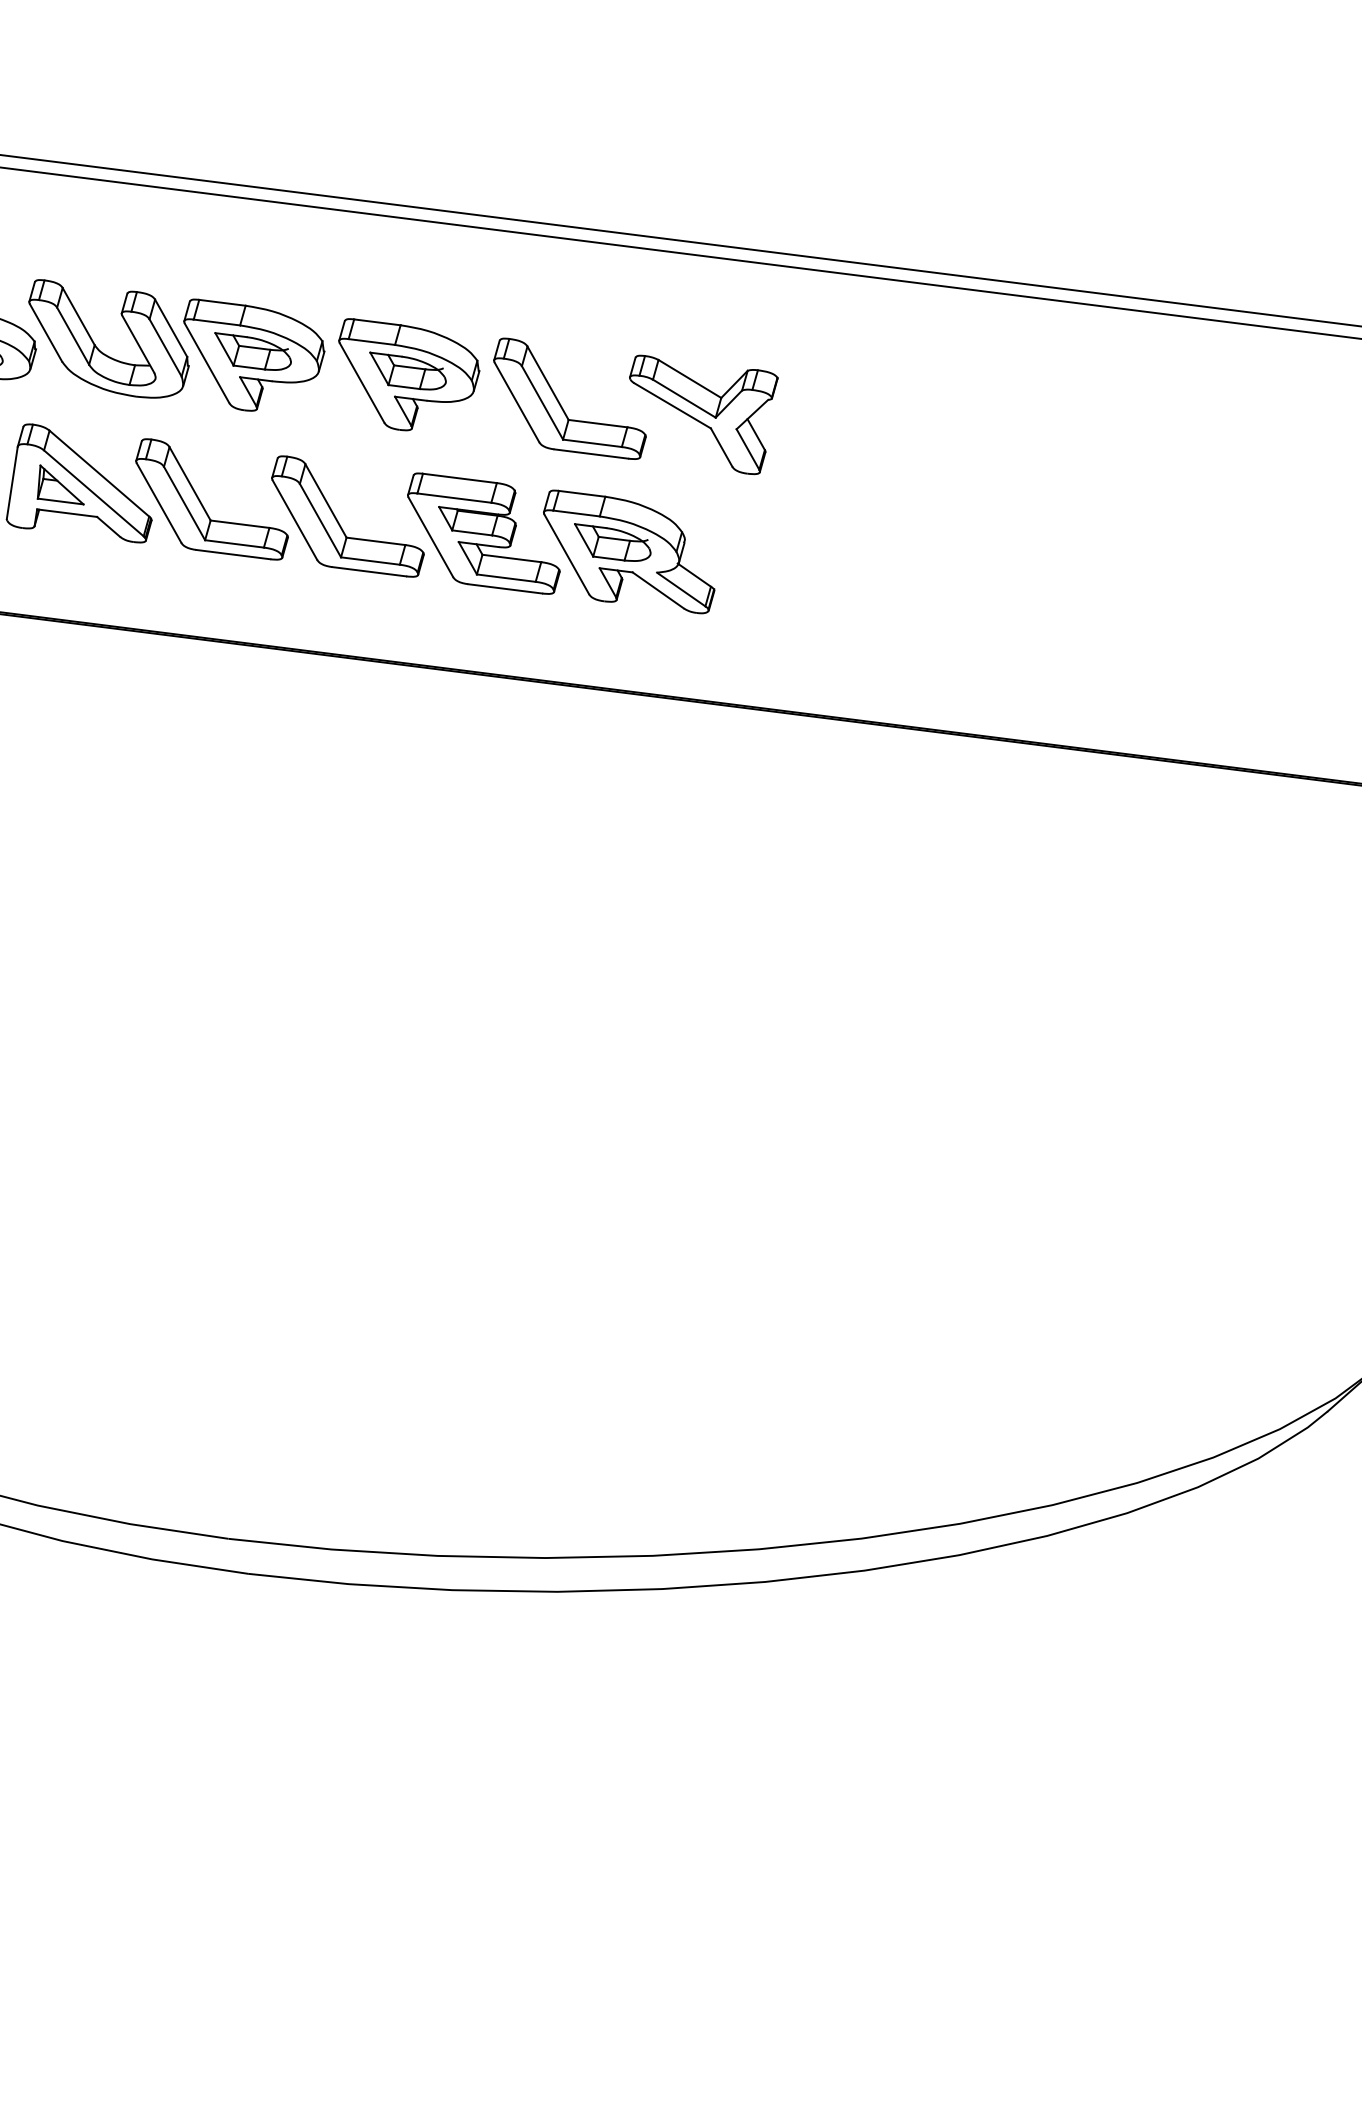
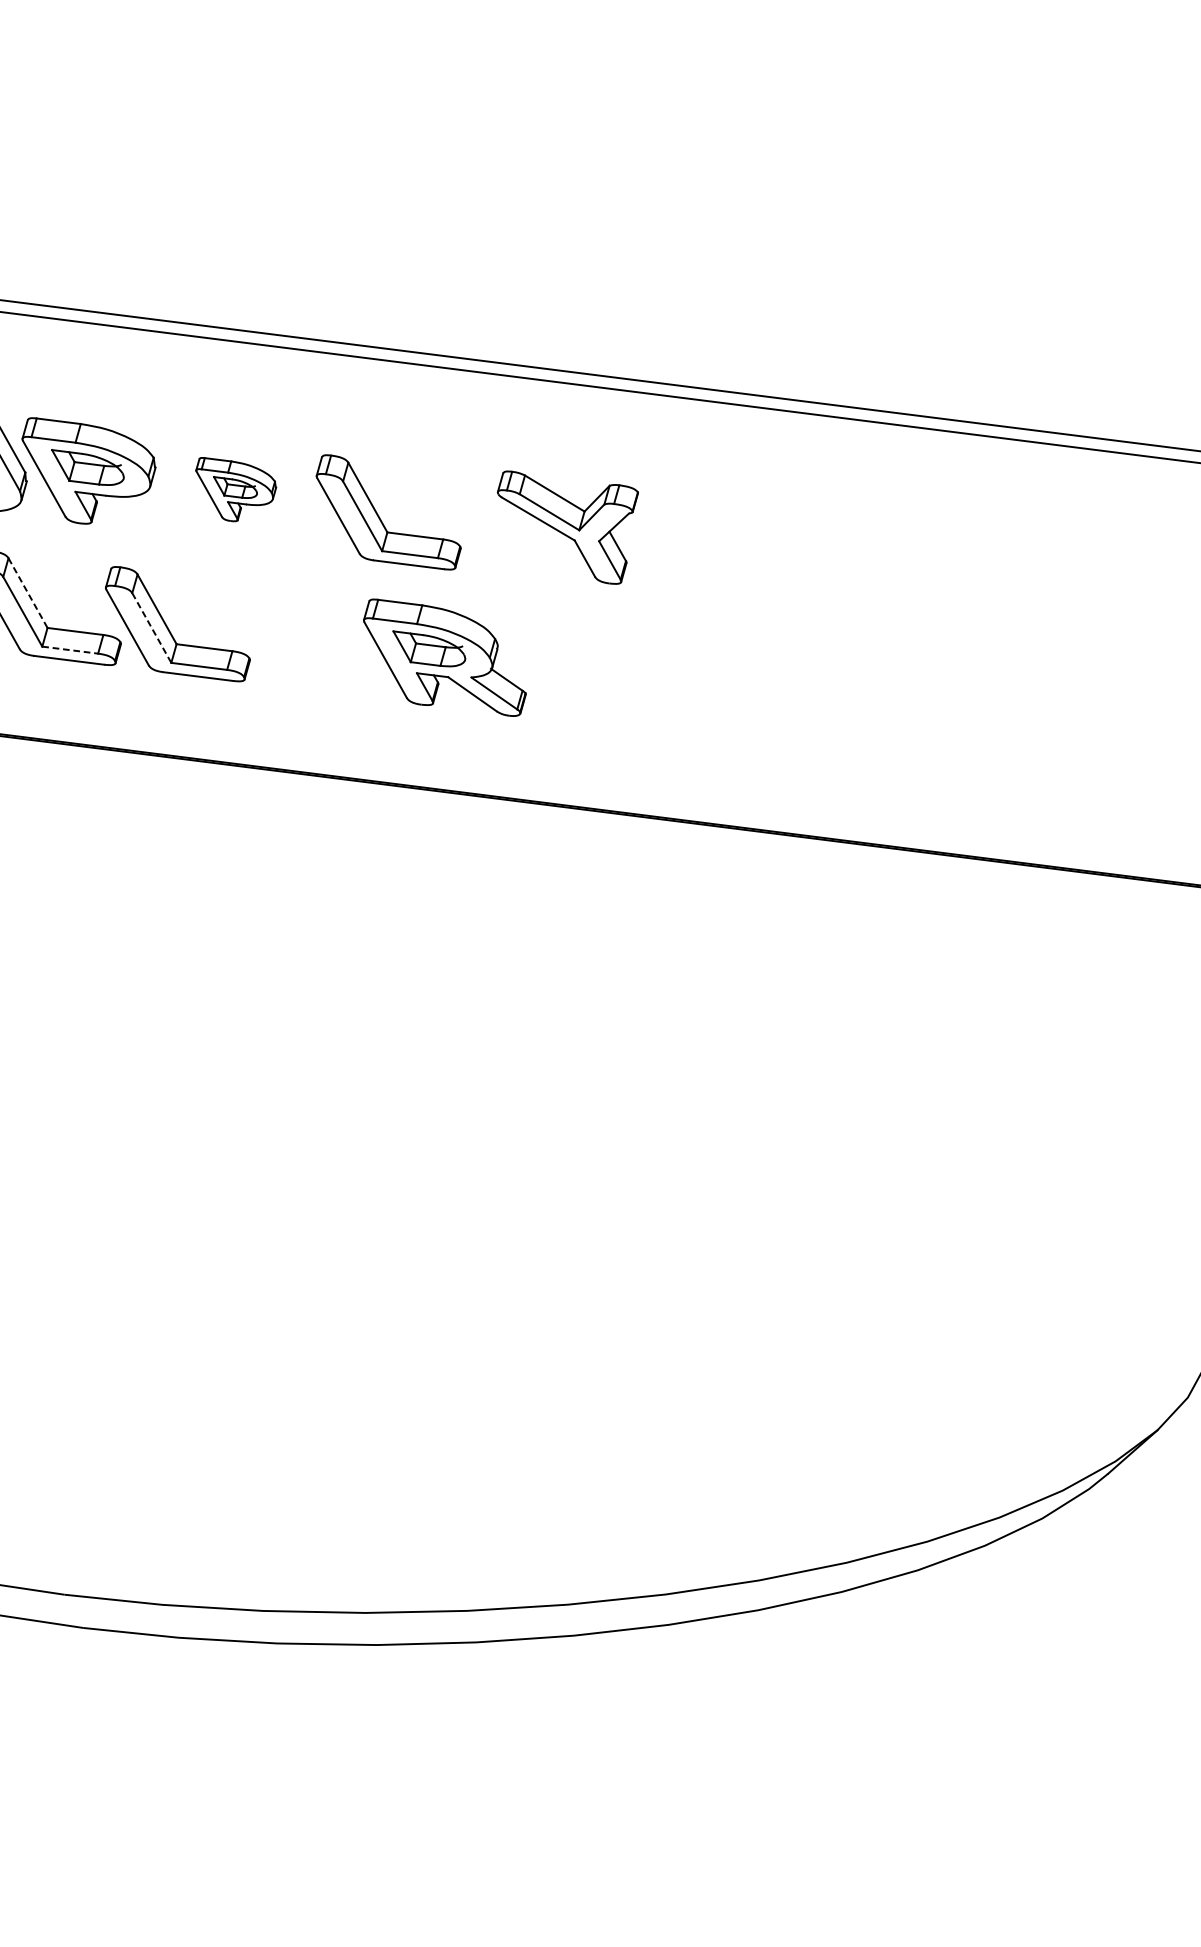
part: (409, 374) -> (236, 489), size x0.6
part: (703, 414) -> (567, 527), moved
line: (190, 484) -> (28, 593), solid -> dashed
line: (320, 521) -> (151, 628), solid -> dashed
part: (483, 533) -> (306, 640), removed
line: (234, 543) -> (70, 649), solid -> dashed

